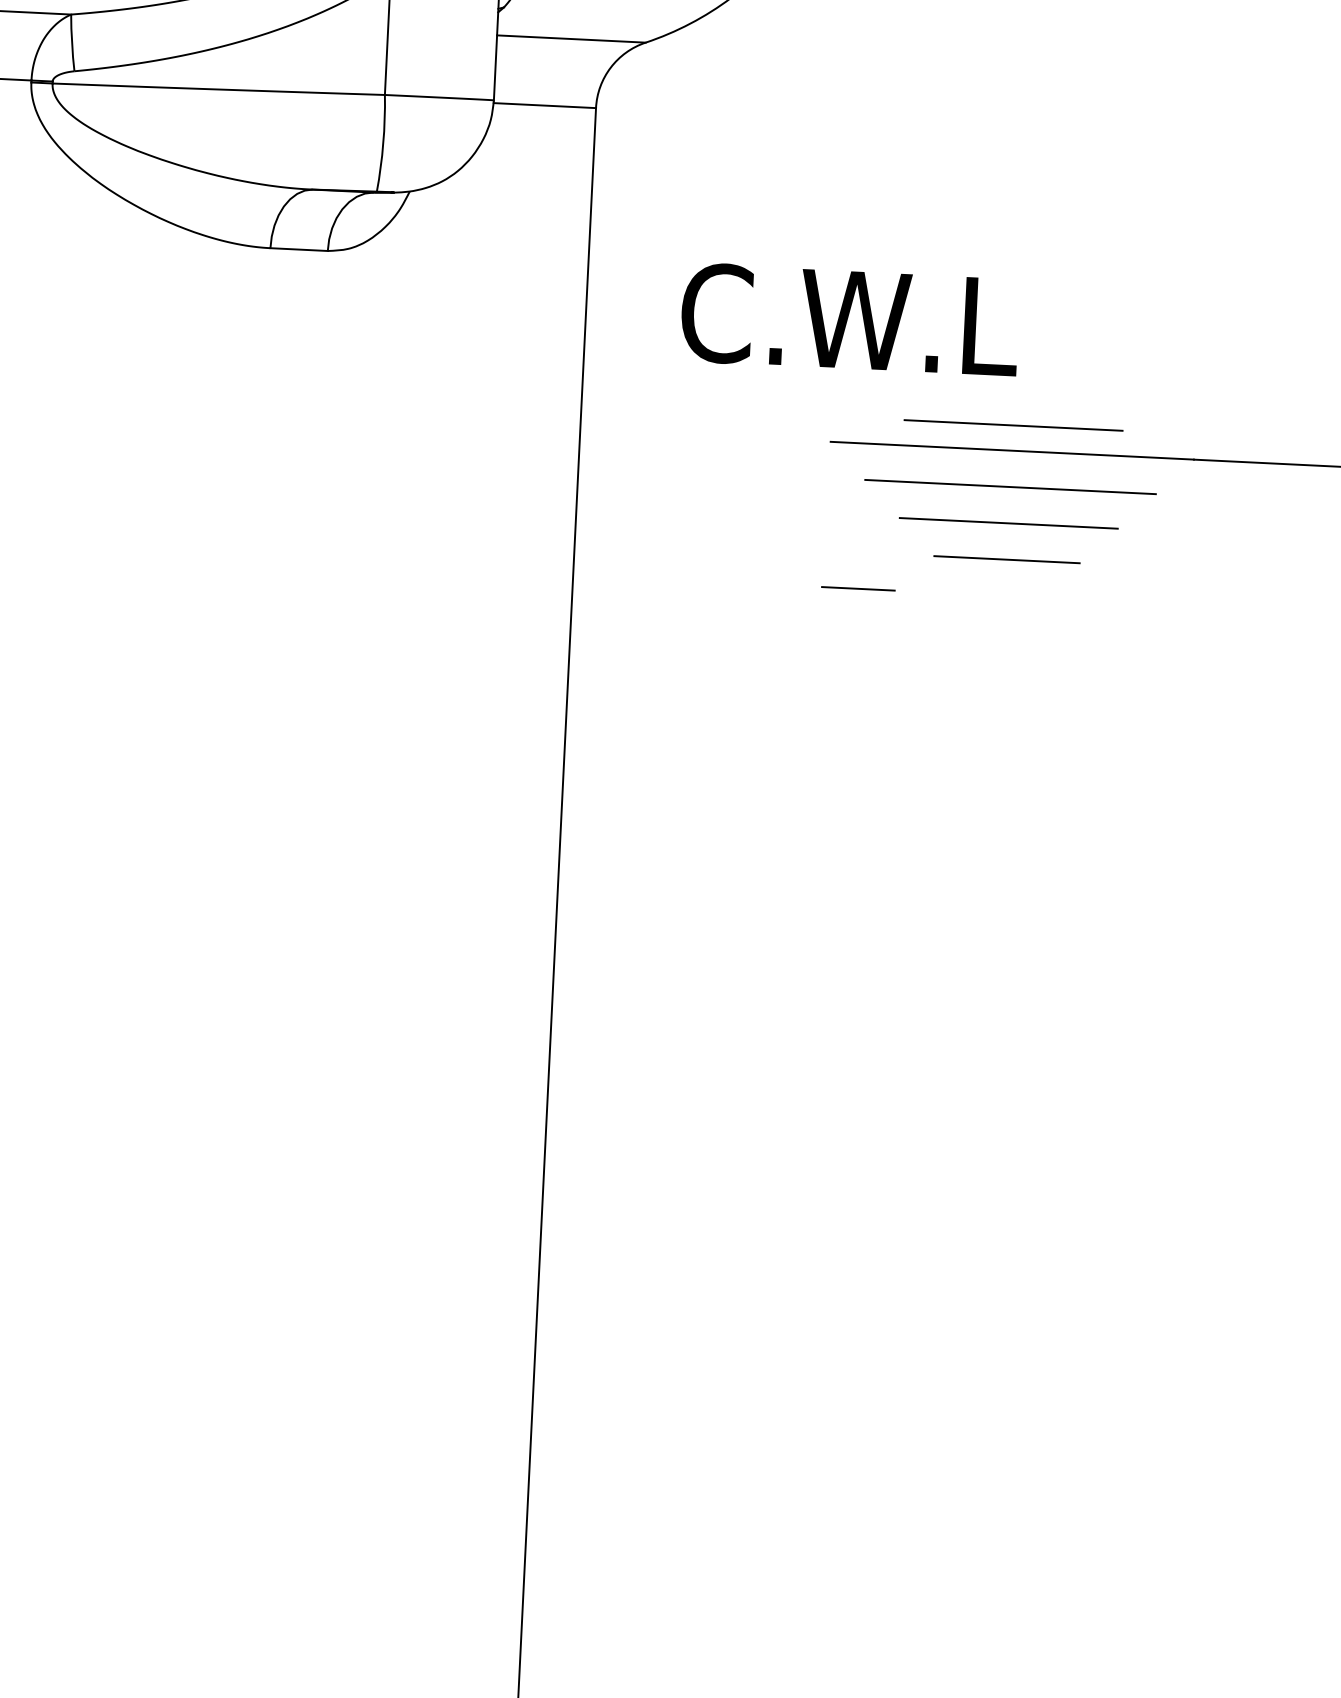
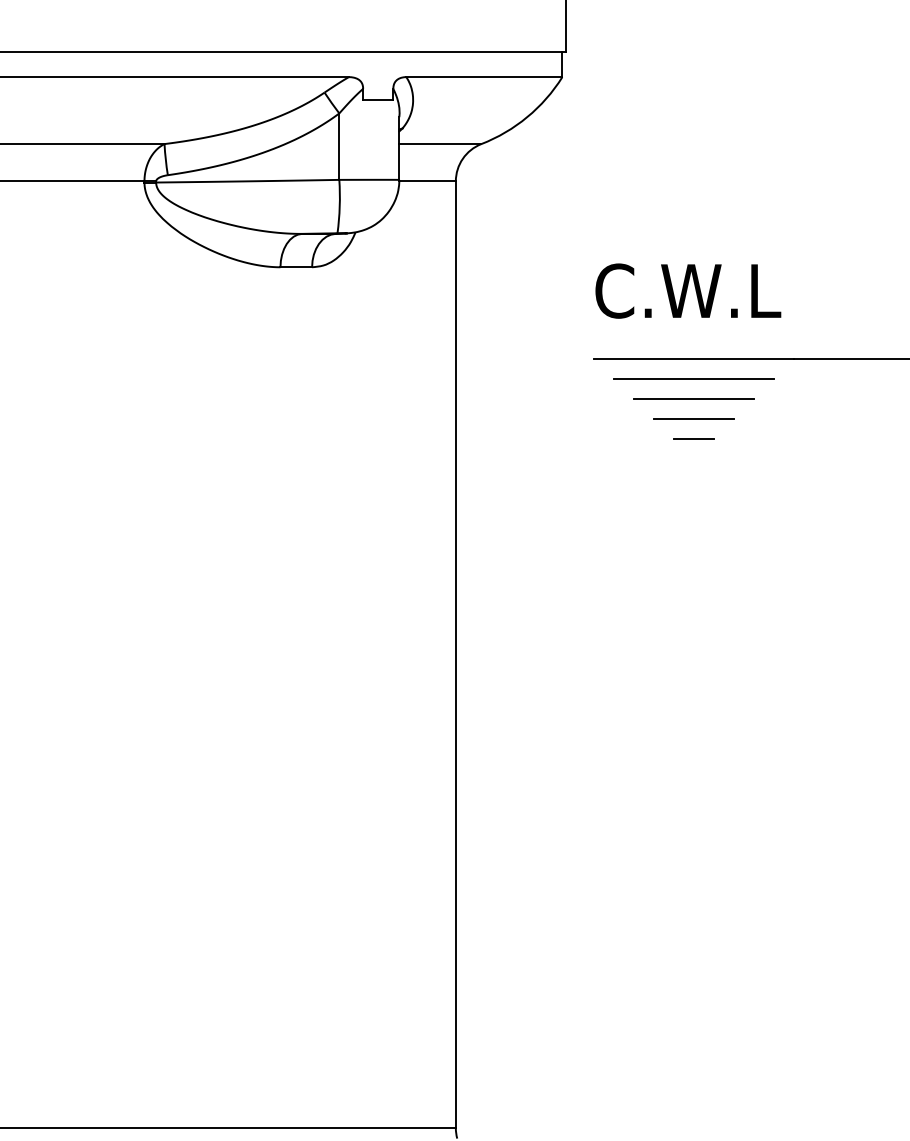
text: (850, 318) -> (688, 290), moved
line: (1012, 424) -> (693, 344), removed
line: (857, 588) -> (693, 438), moved

